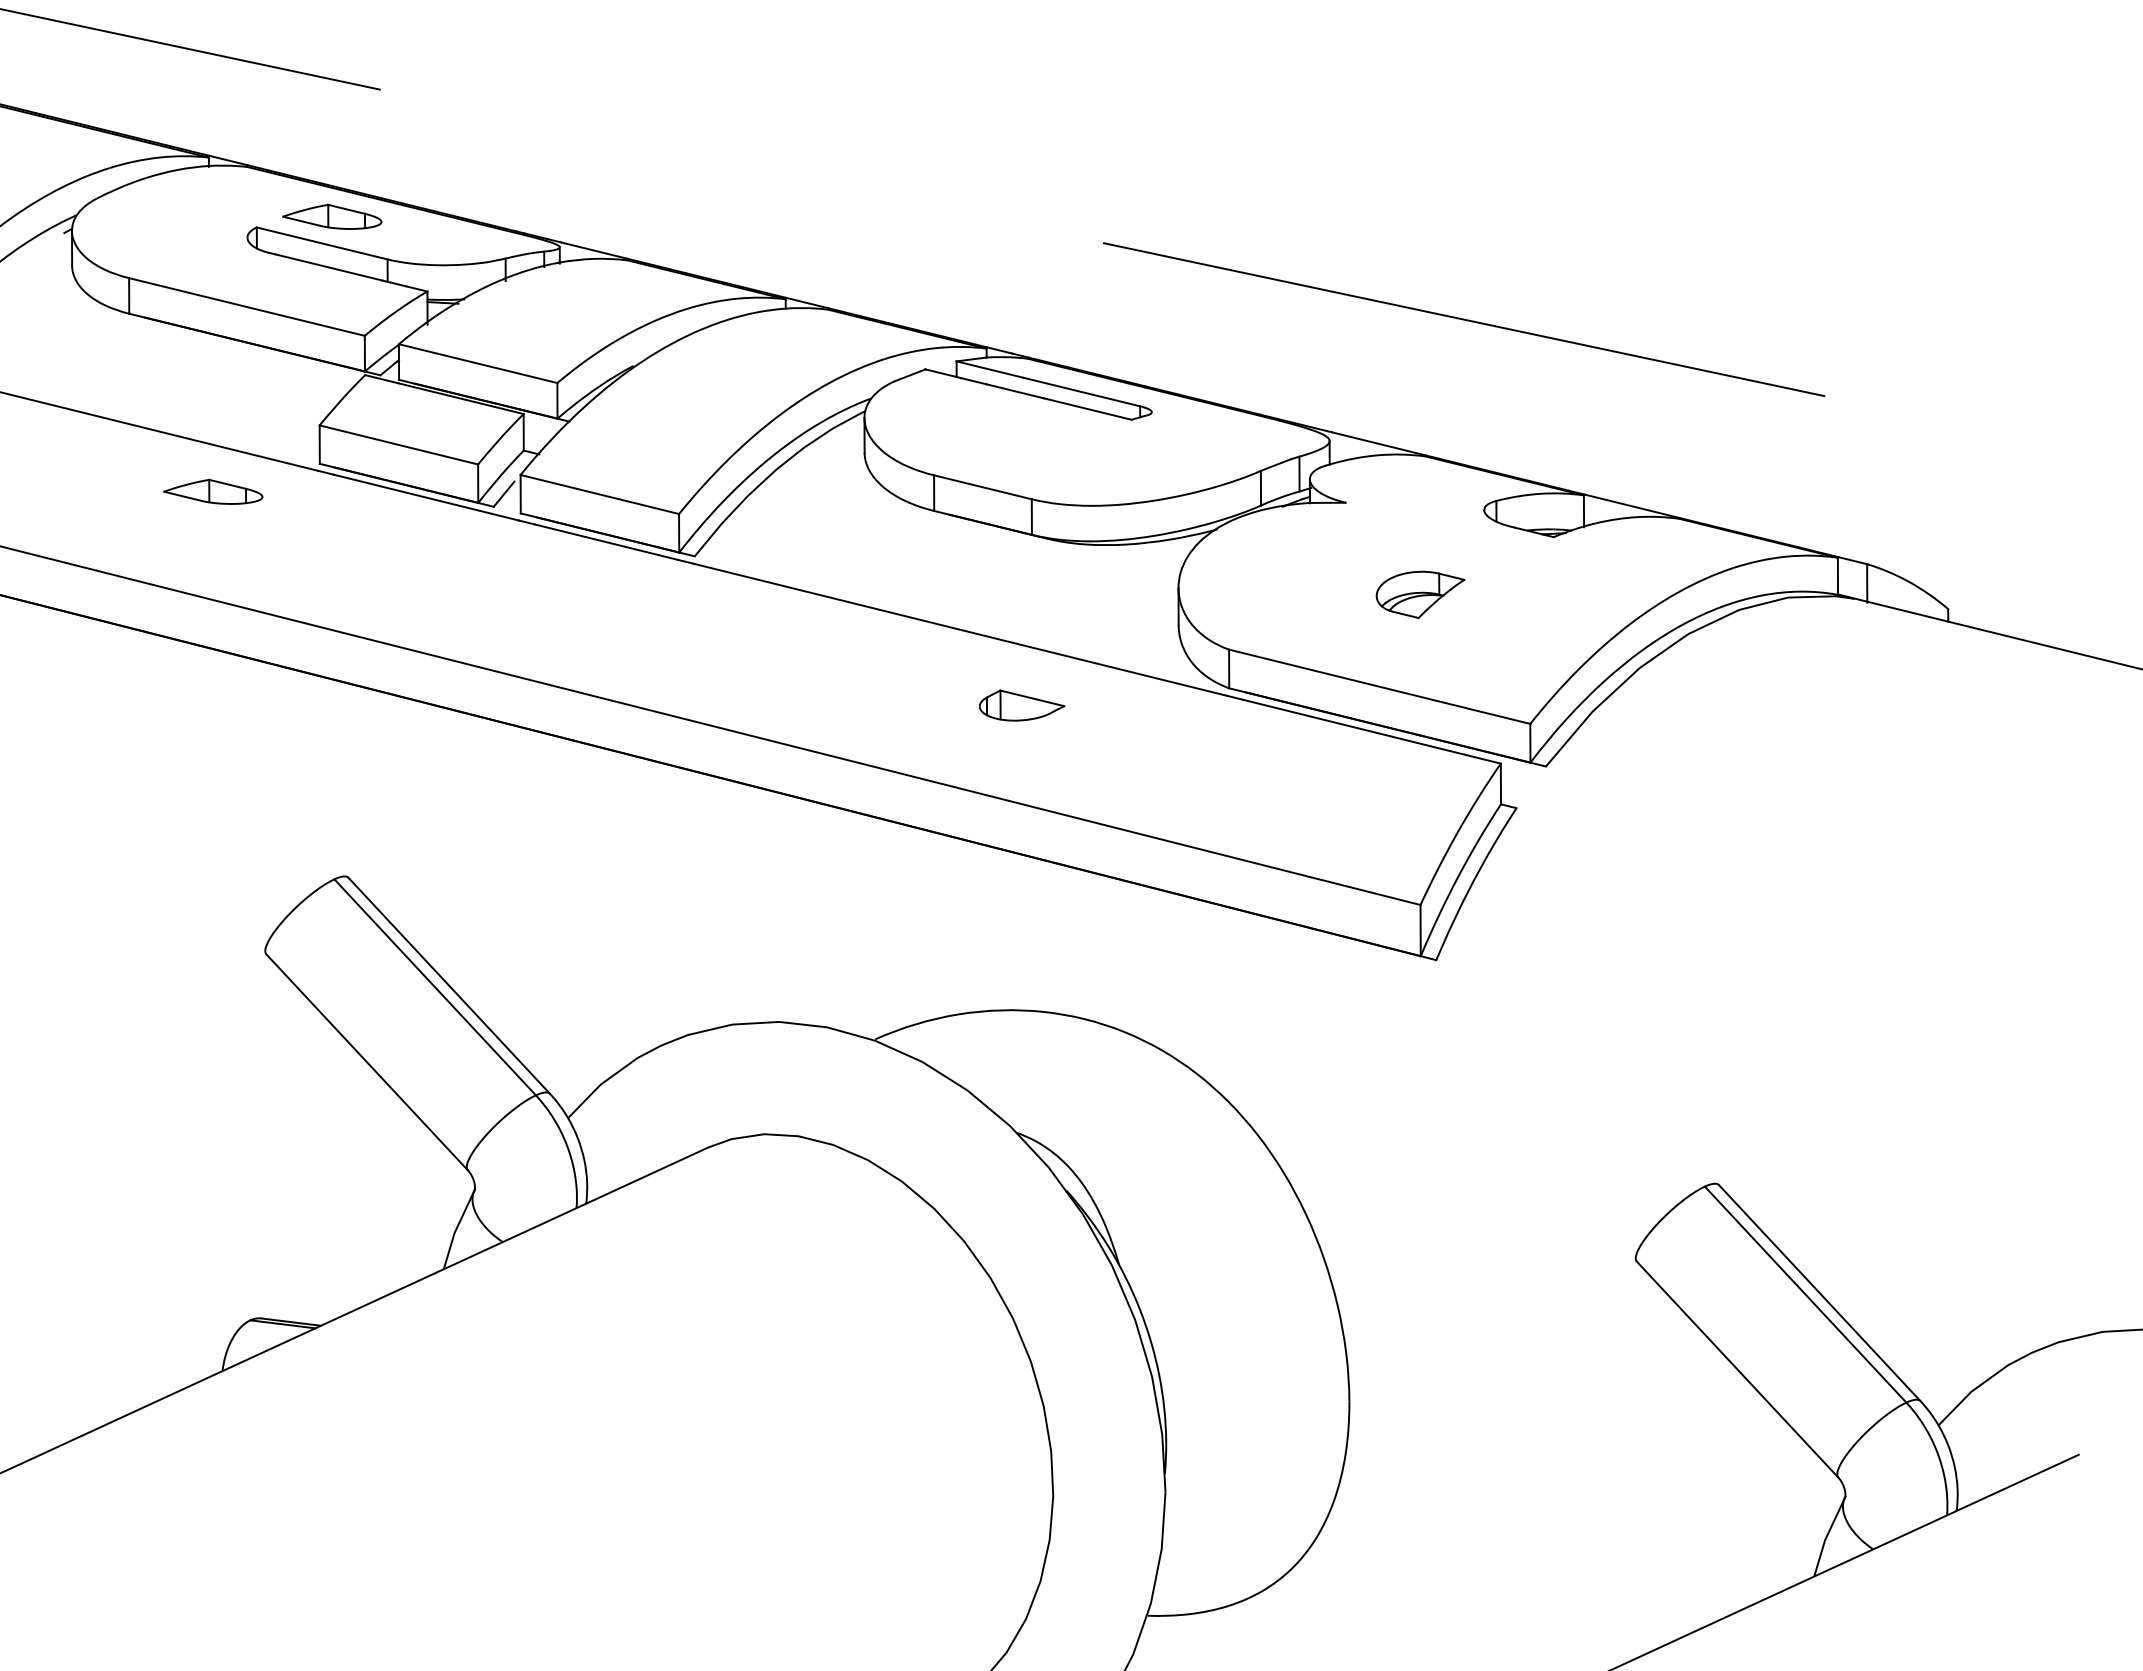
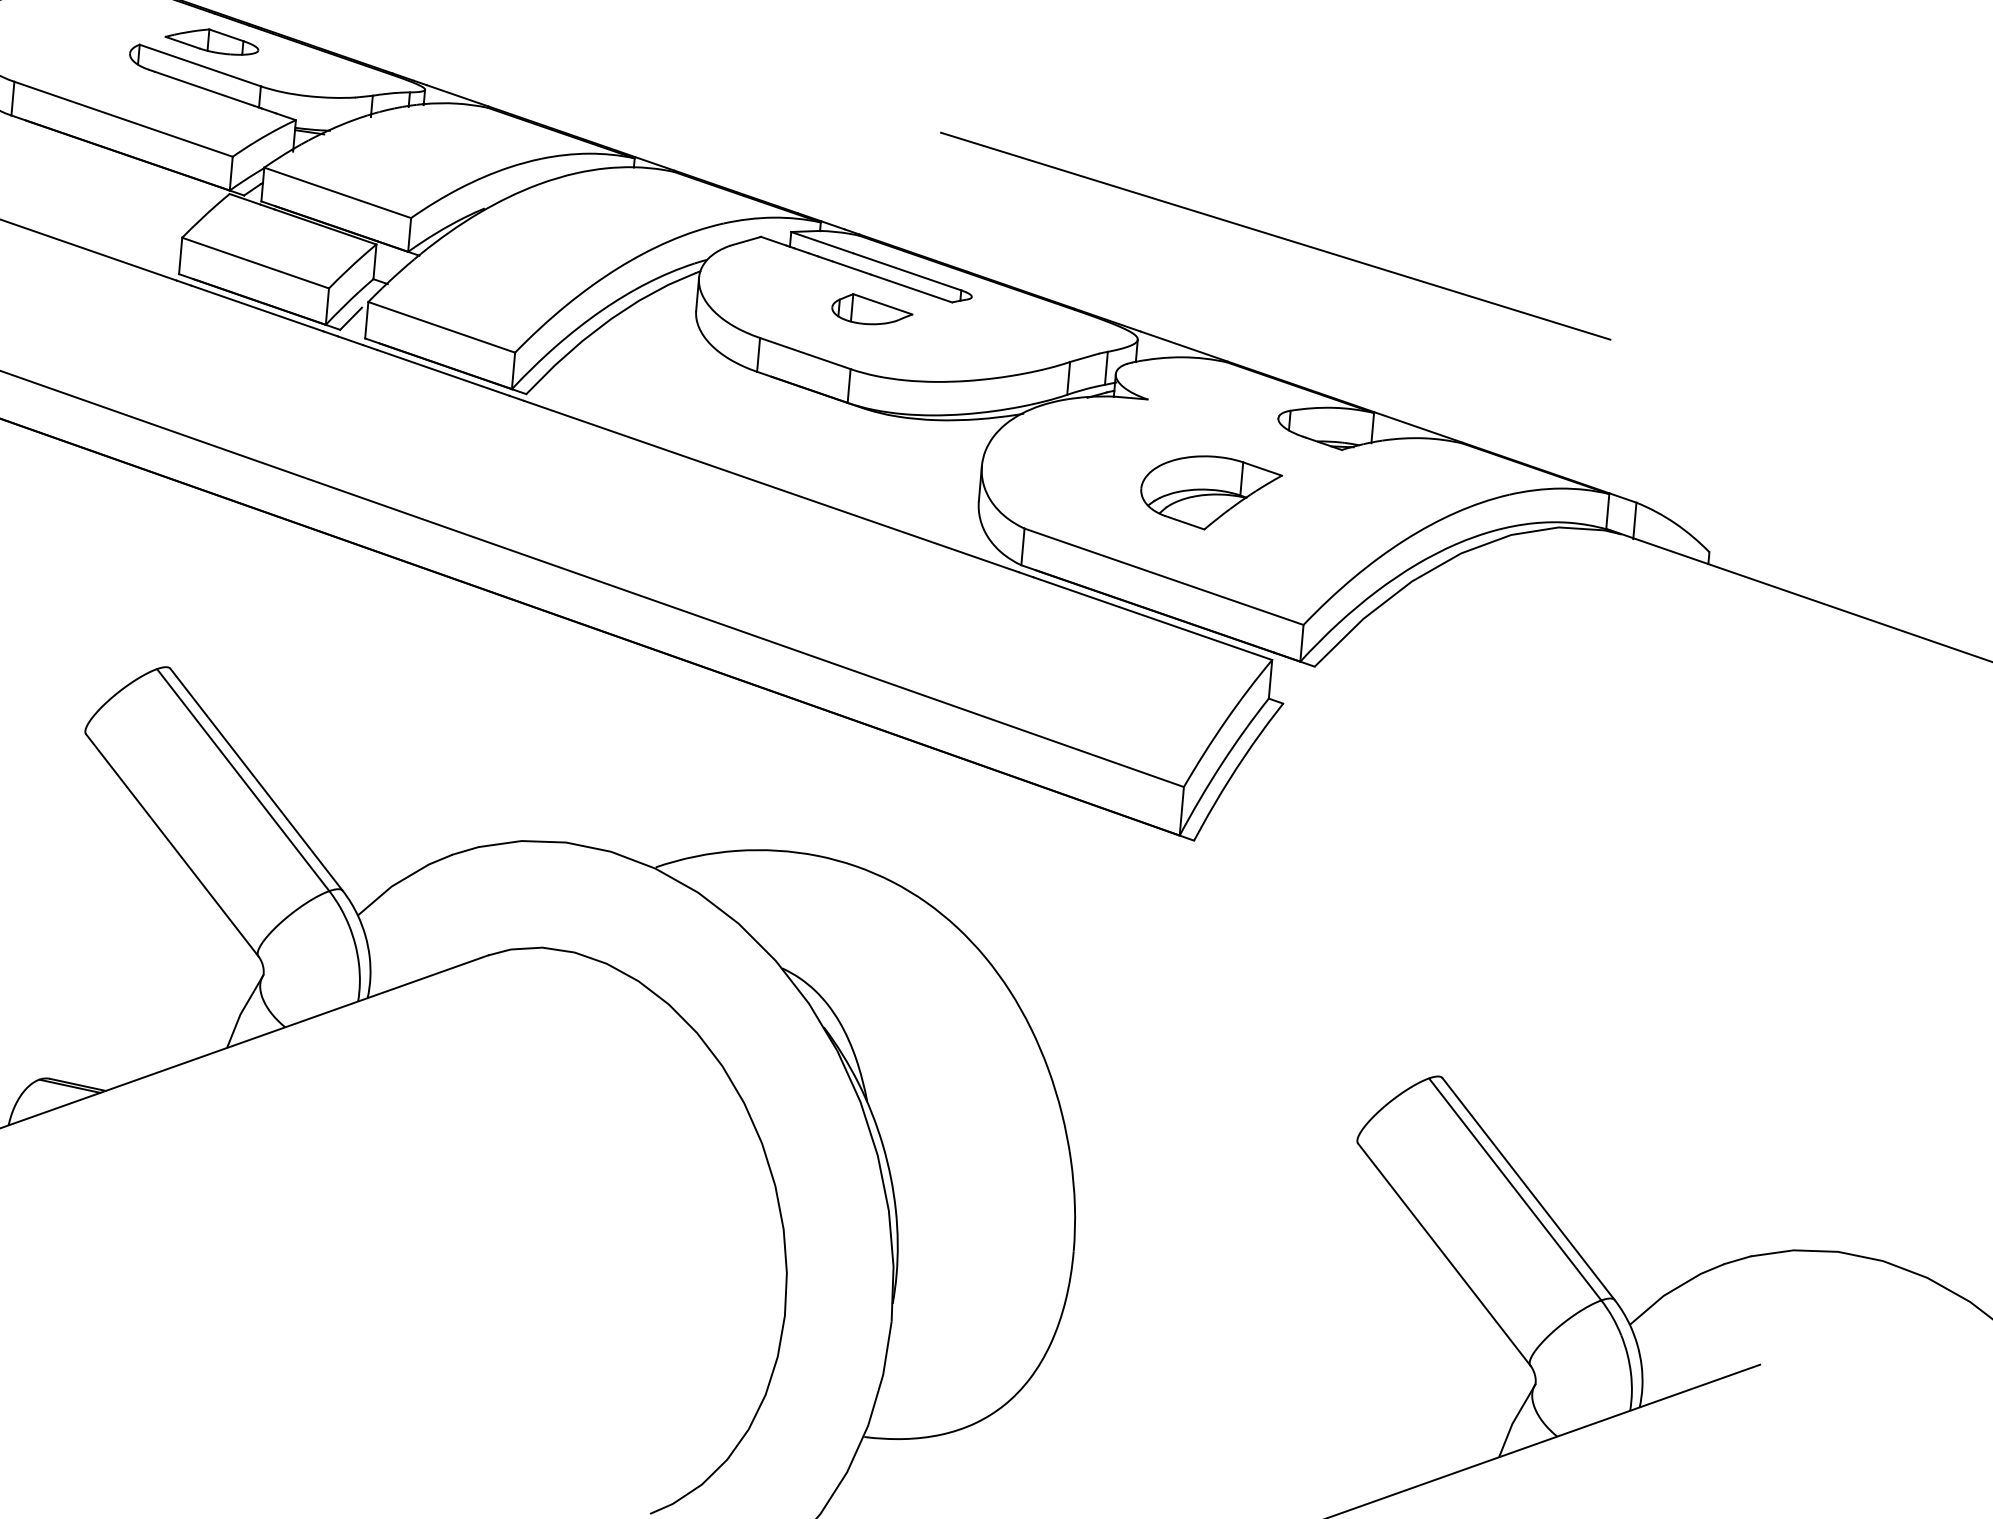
part: (213, 491) -> (75, 291), removed
part: (1420, 594) -> (1210, 492), size x1.67
part: (1021, 705) -> (871, 310), moved

